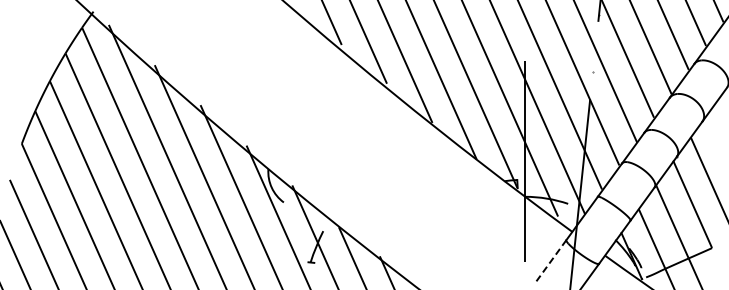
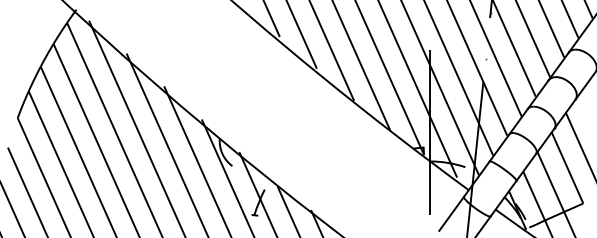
line: (551, 260) -> (451, 213), dashed -> solid

